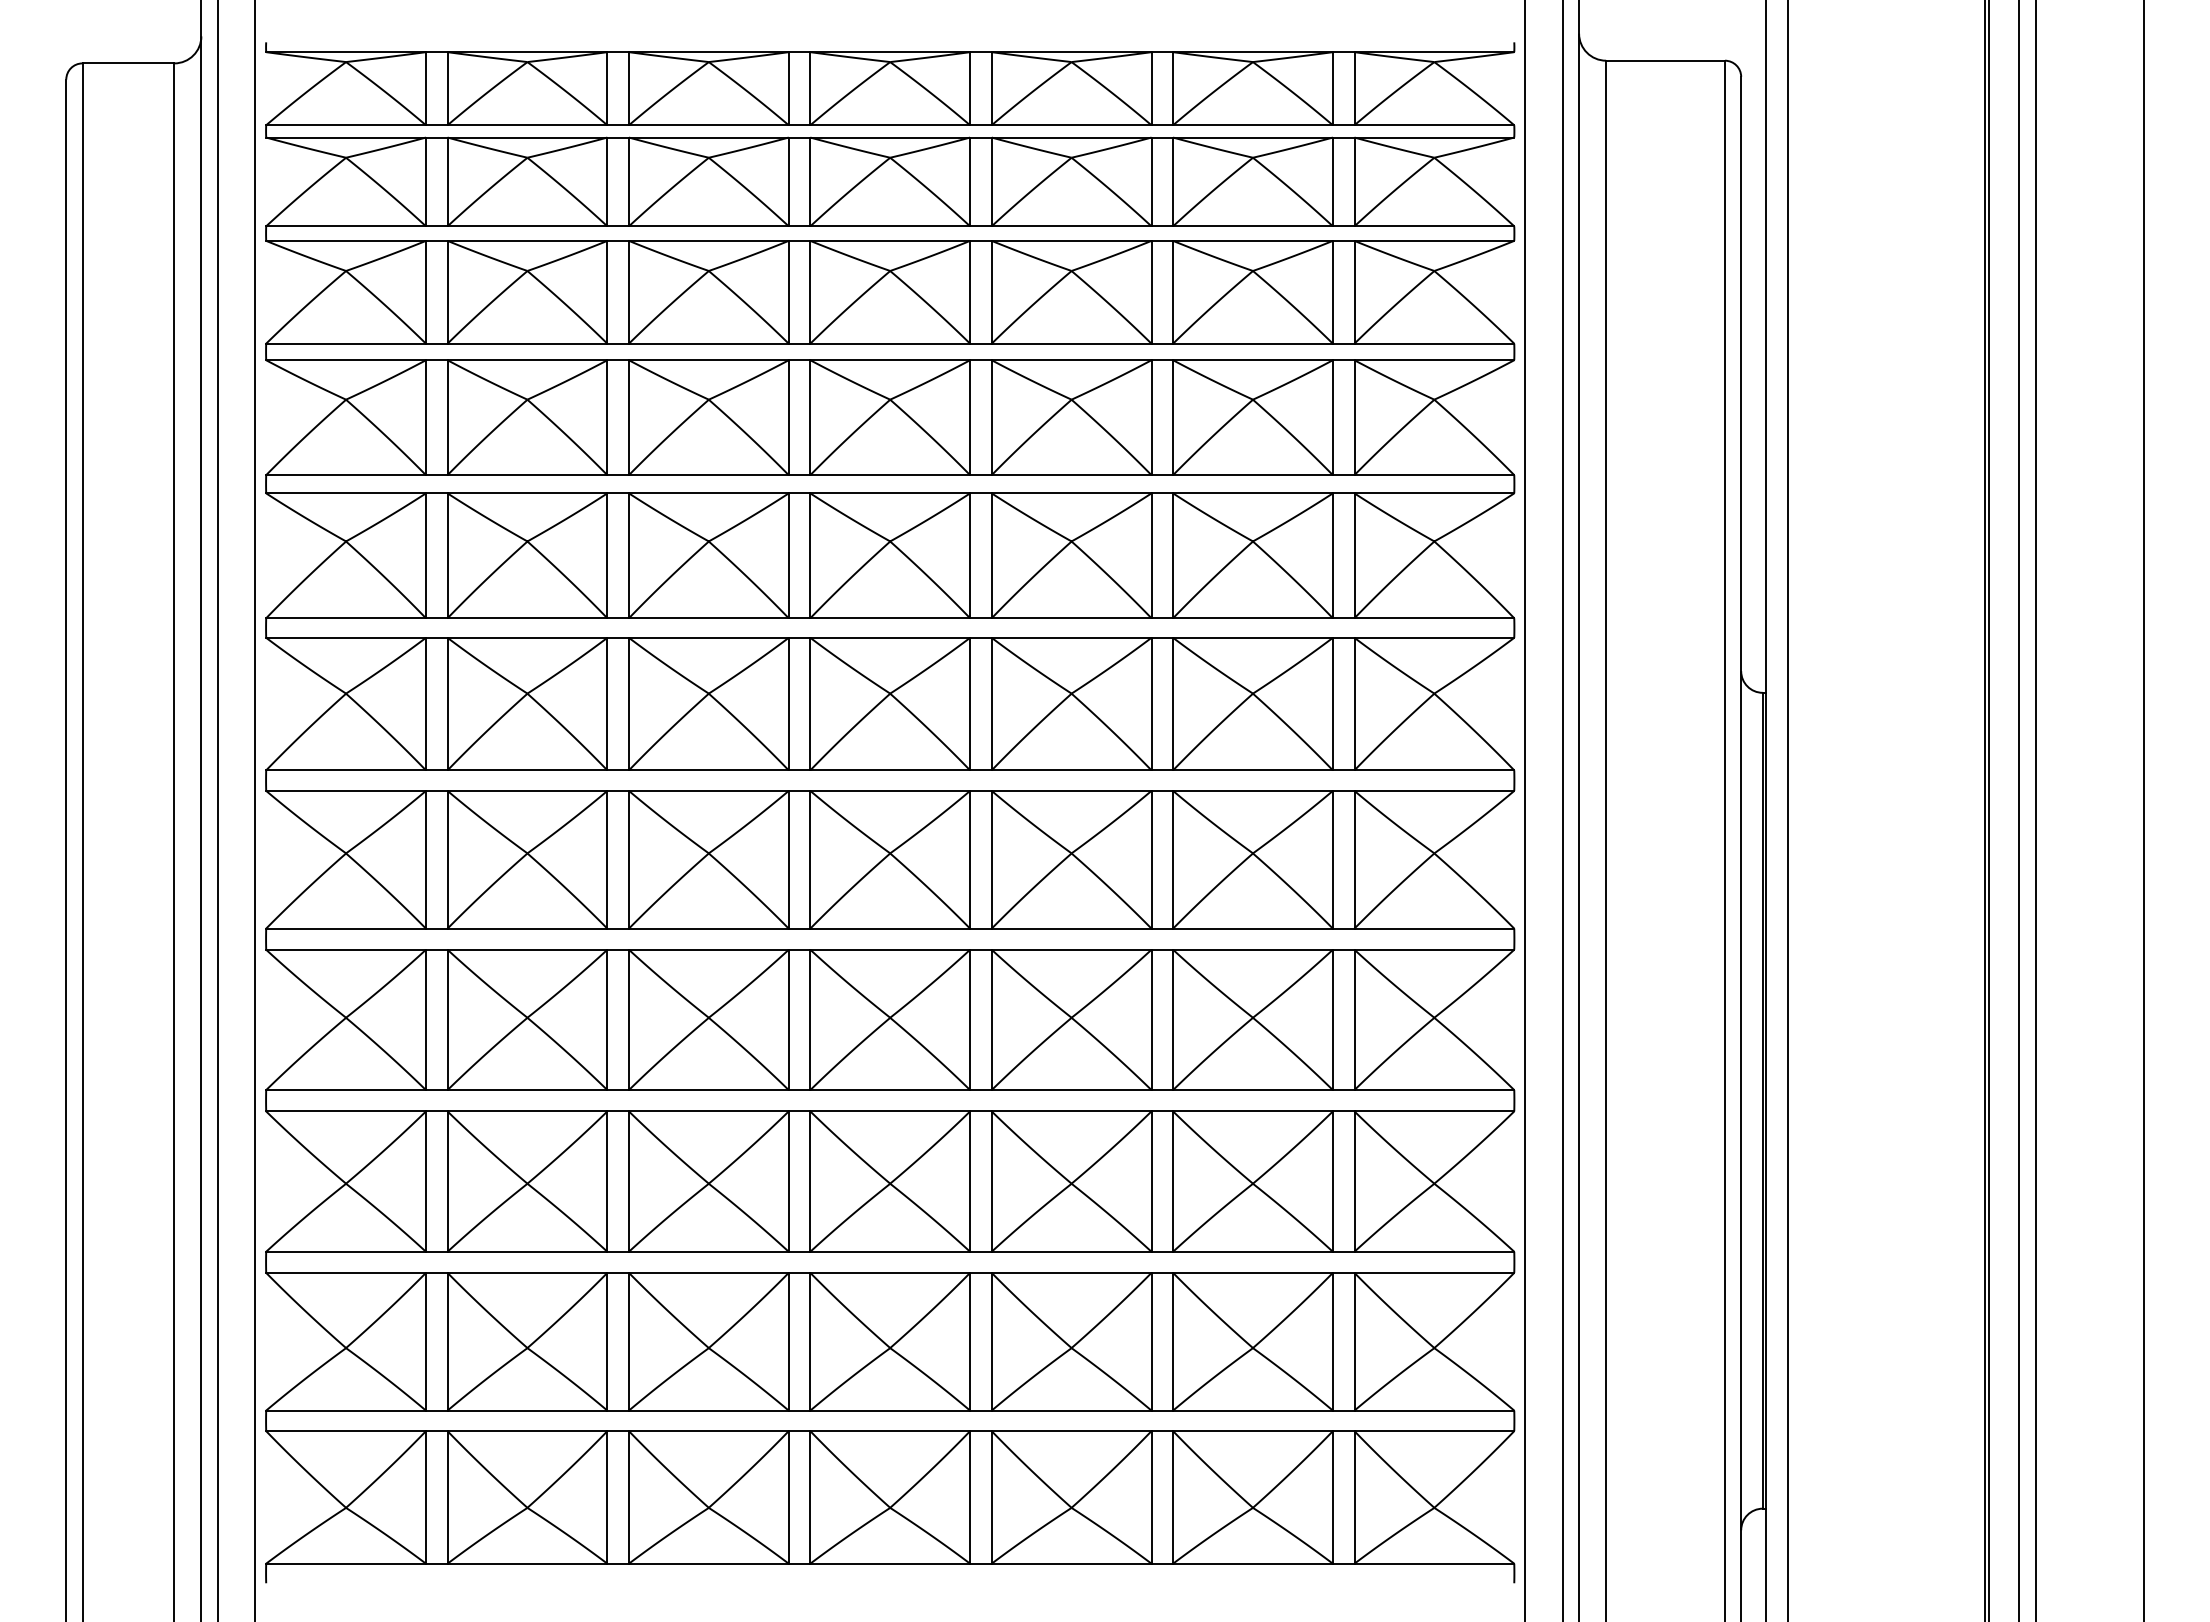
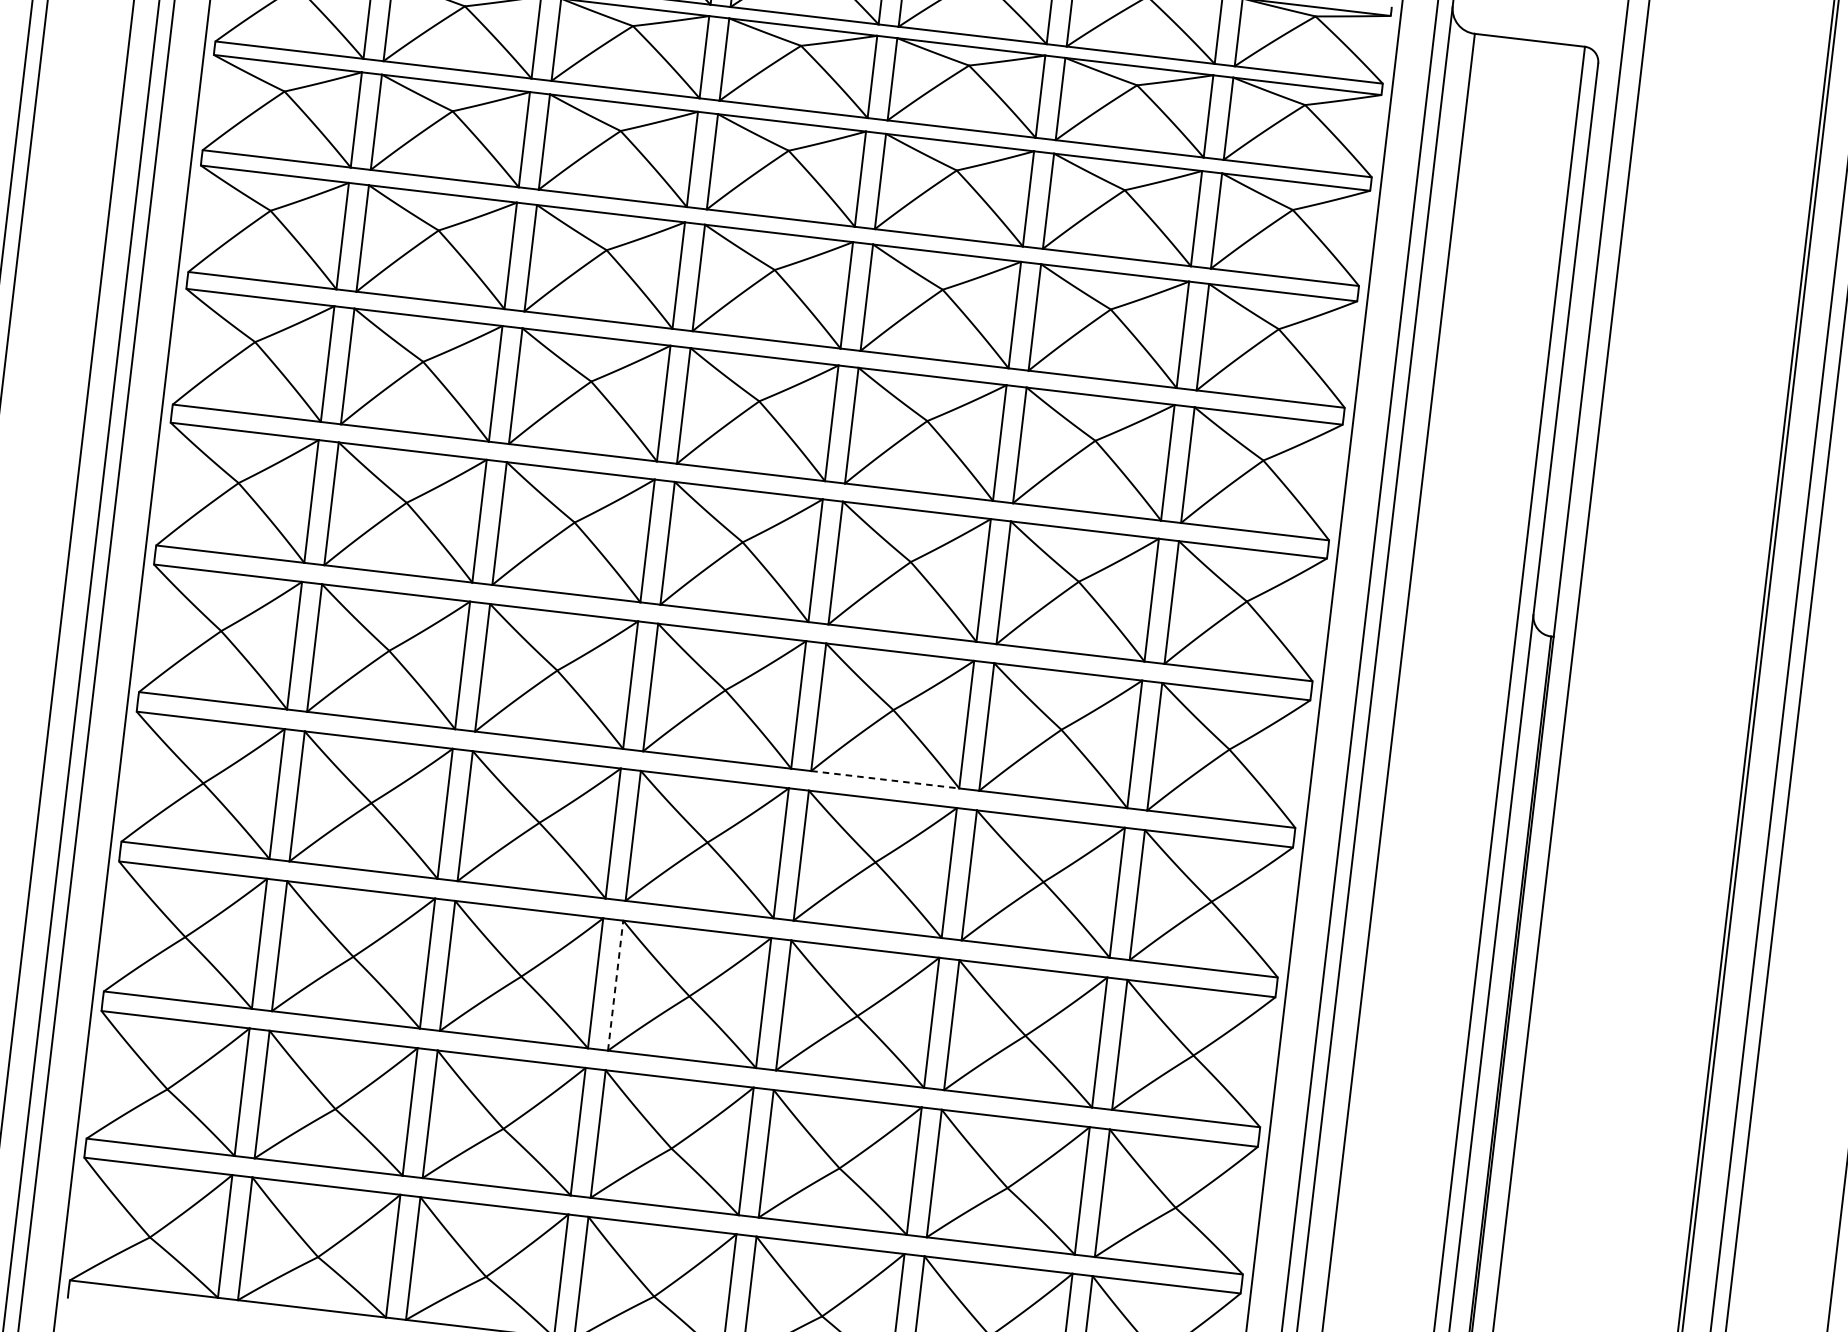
line: (1071, 928) -> (885, 779), solid -> dashed
line: (810, 1181) -> (615, 985), solid -> dashed

